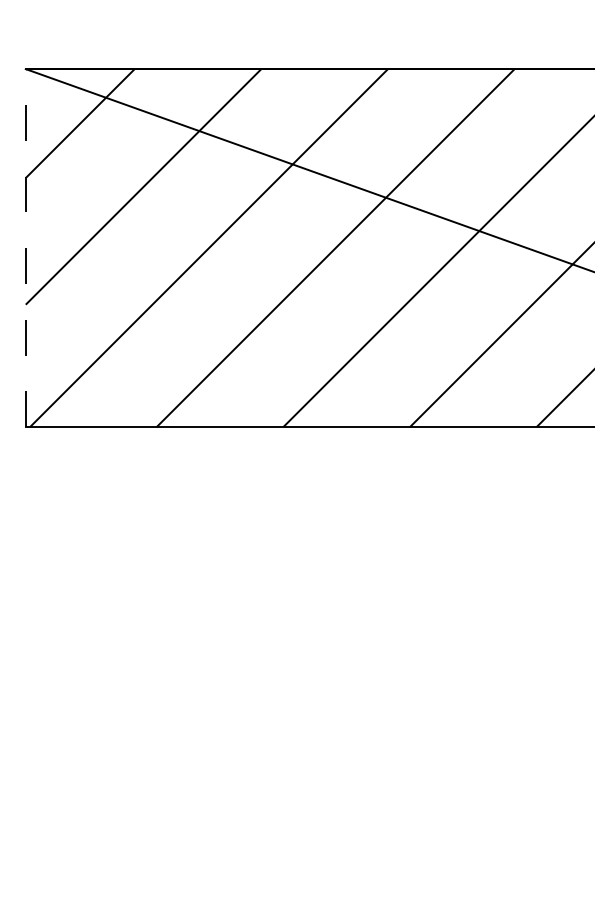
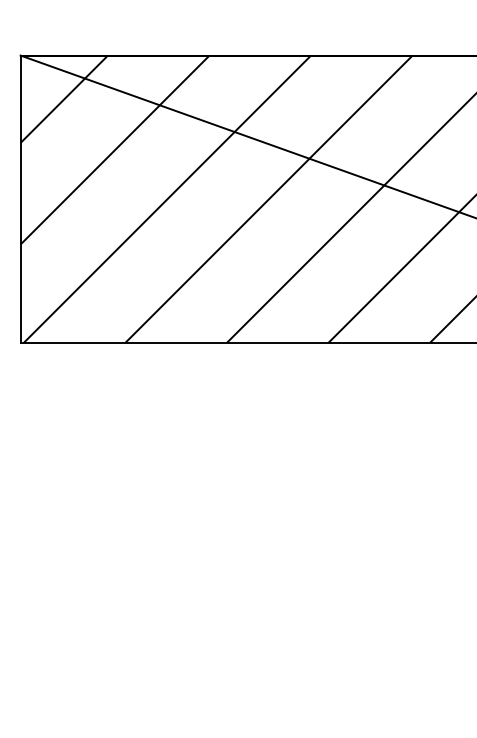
line: (25, 247) -> (20, 198), dashed -> solid

